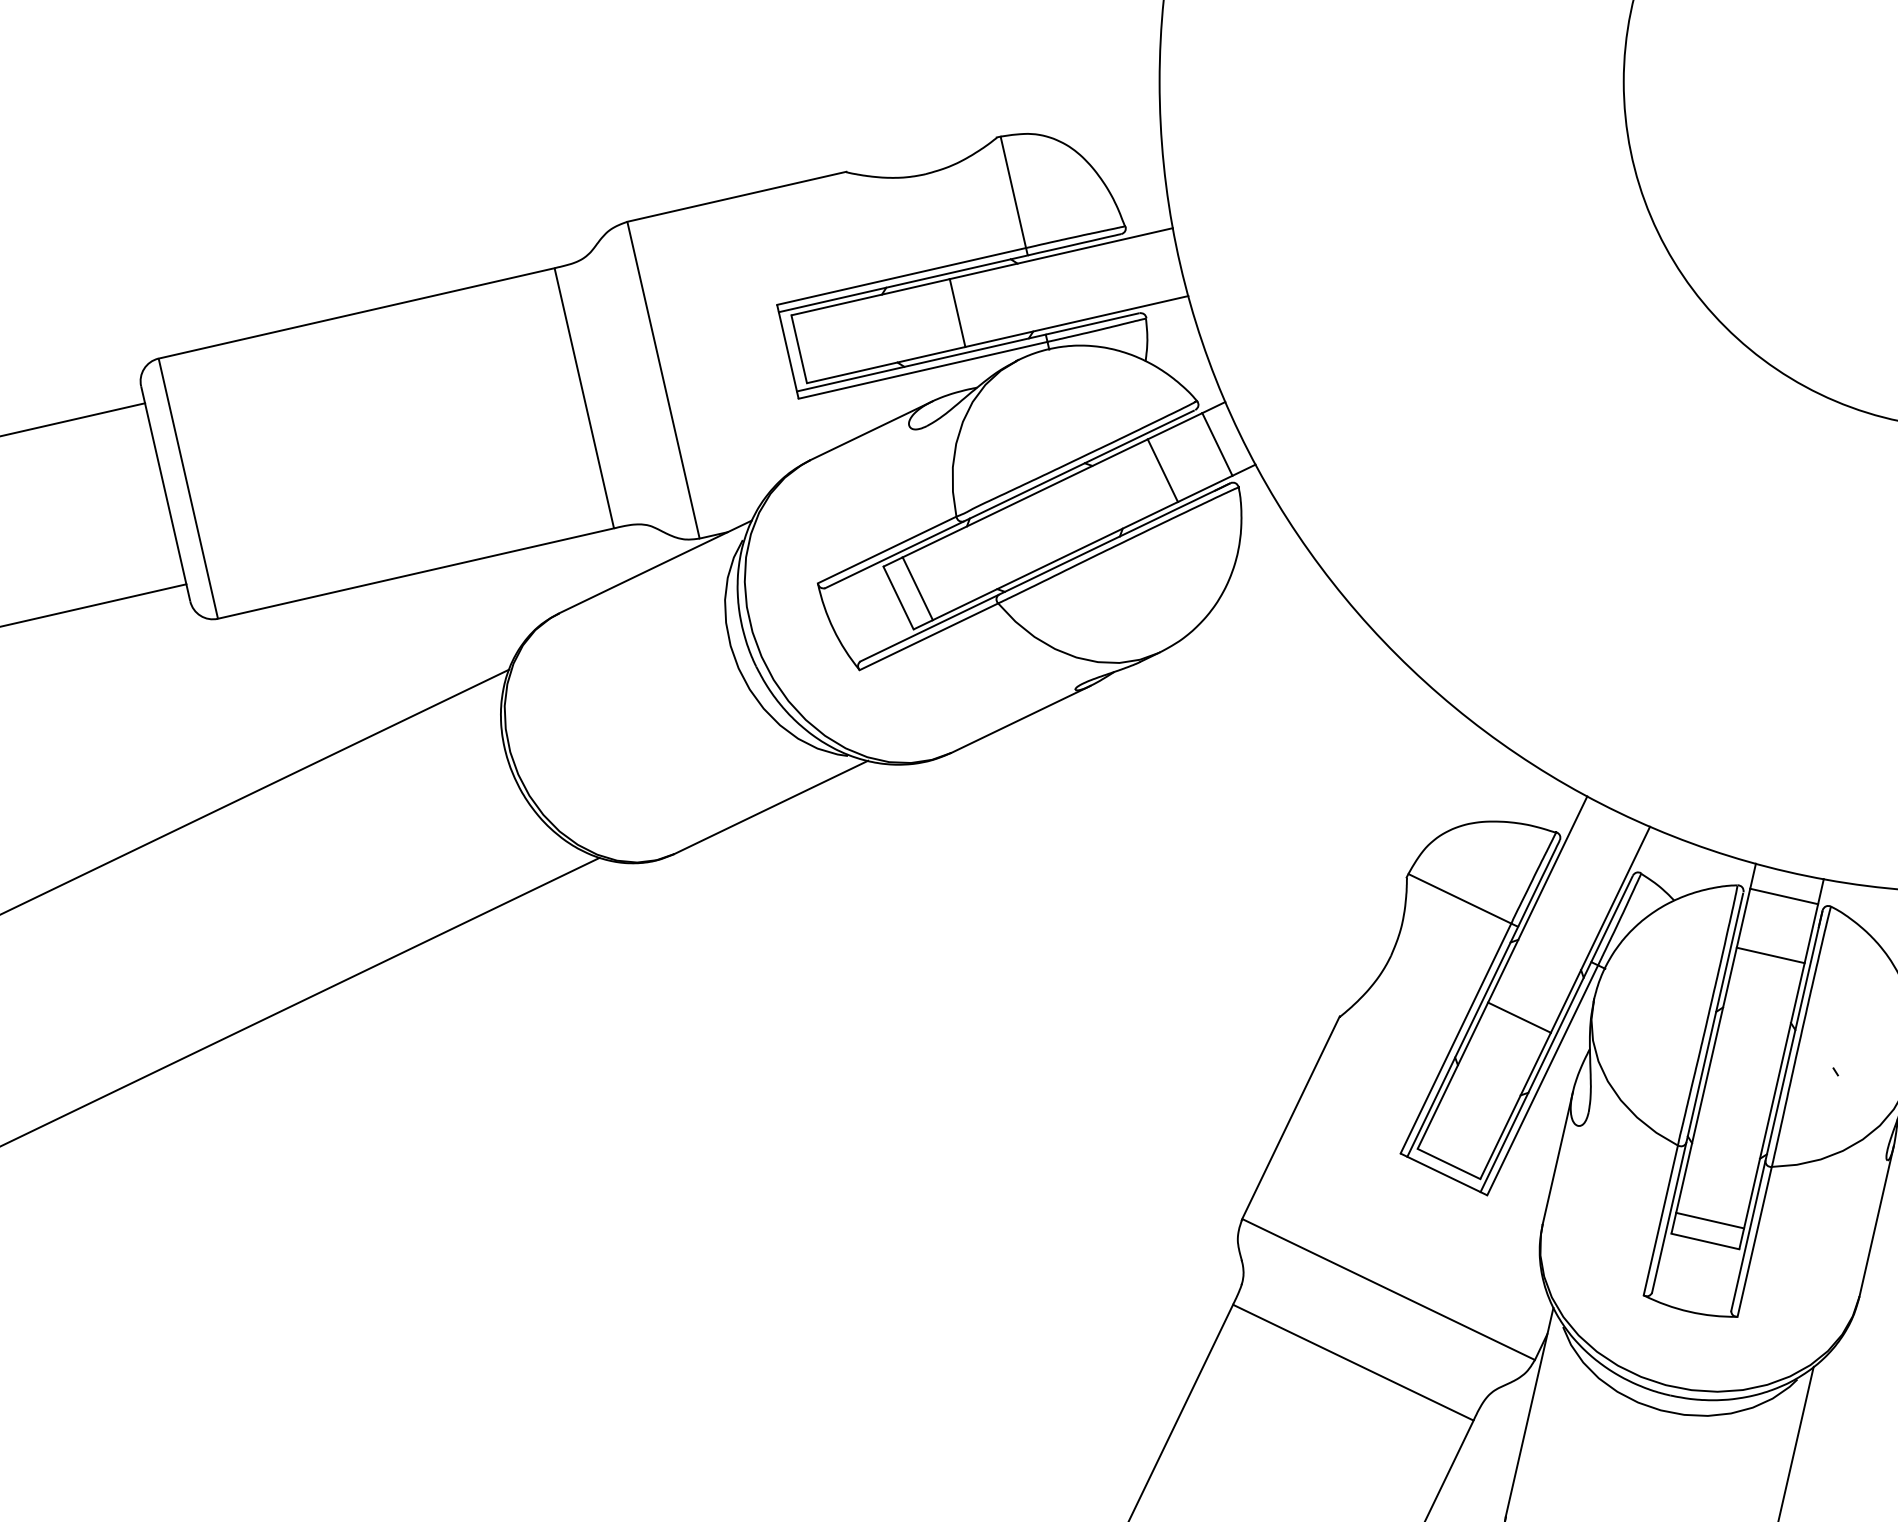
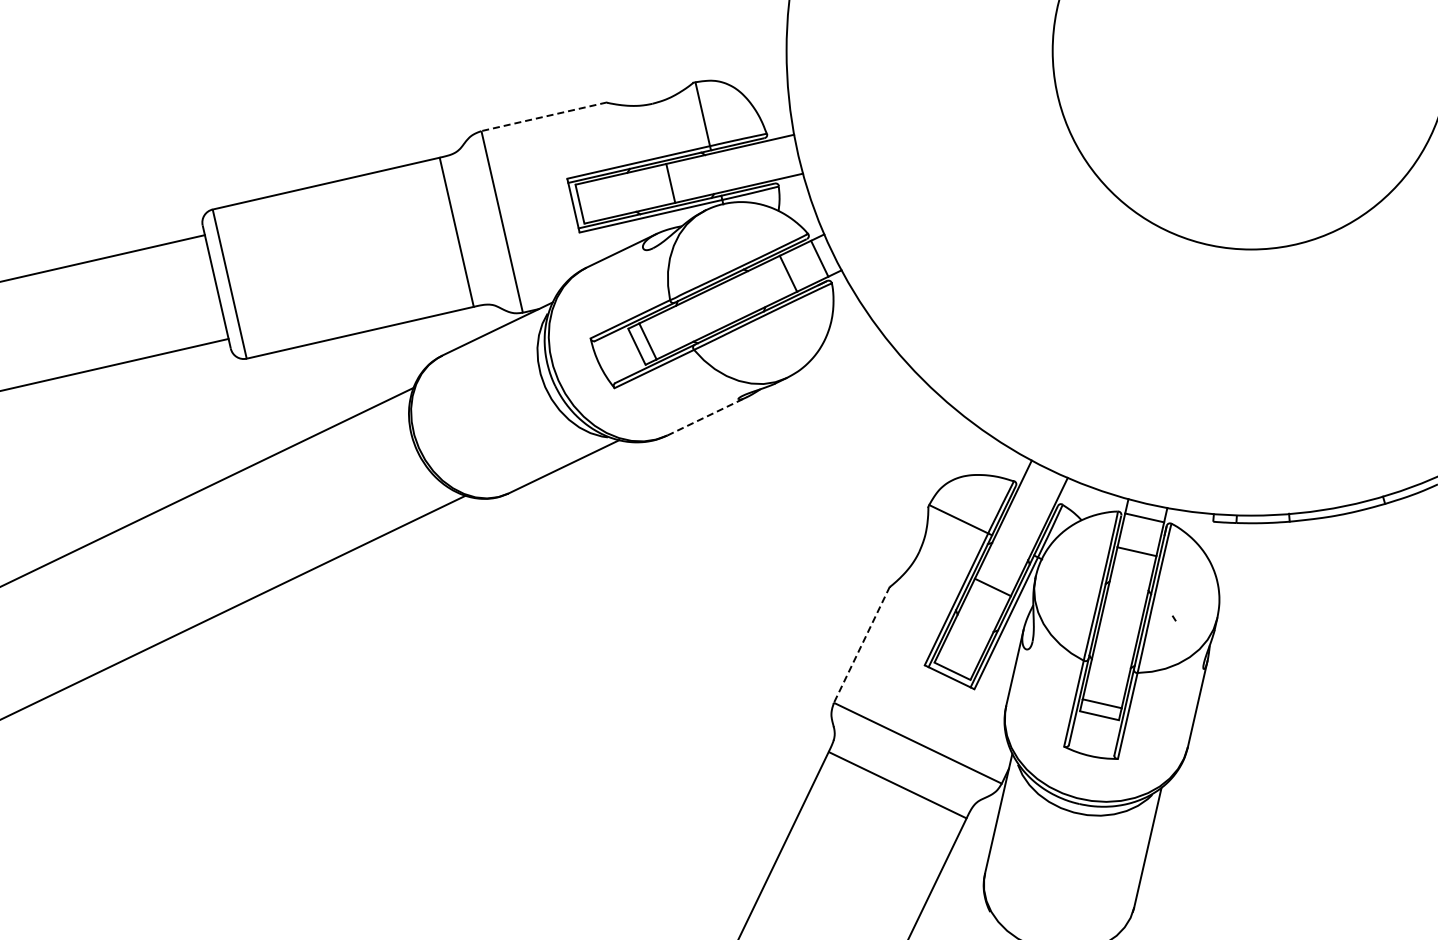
line: (735, 196) -> (543, 116), solid -> dashed
line: (1021, 719) -> (707, 416), solid -> dashed
line: (1290, 1118) -> (861, 645), solid -> dashed

